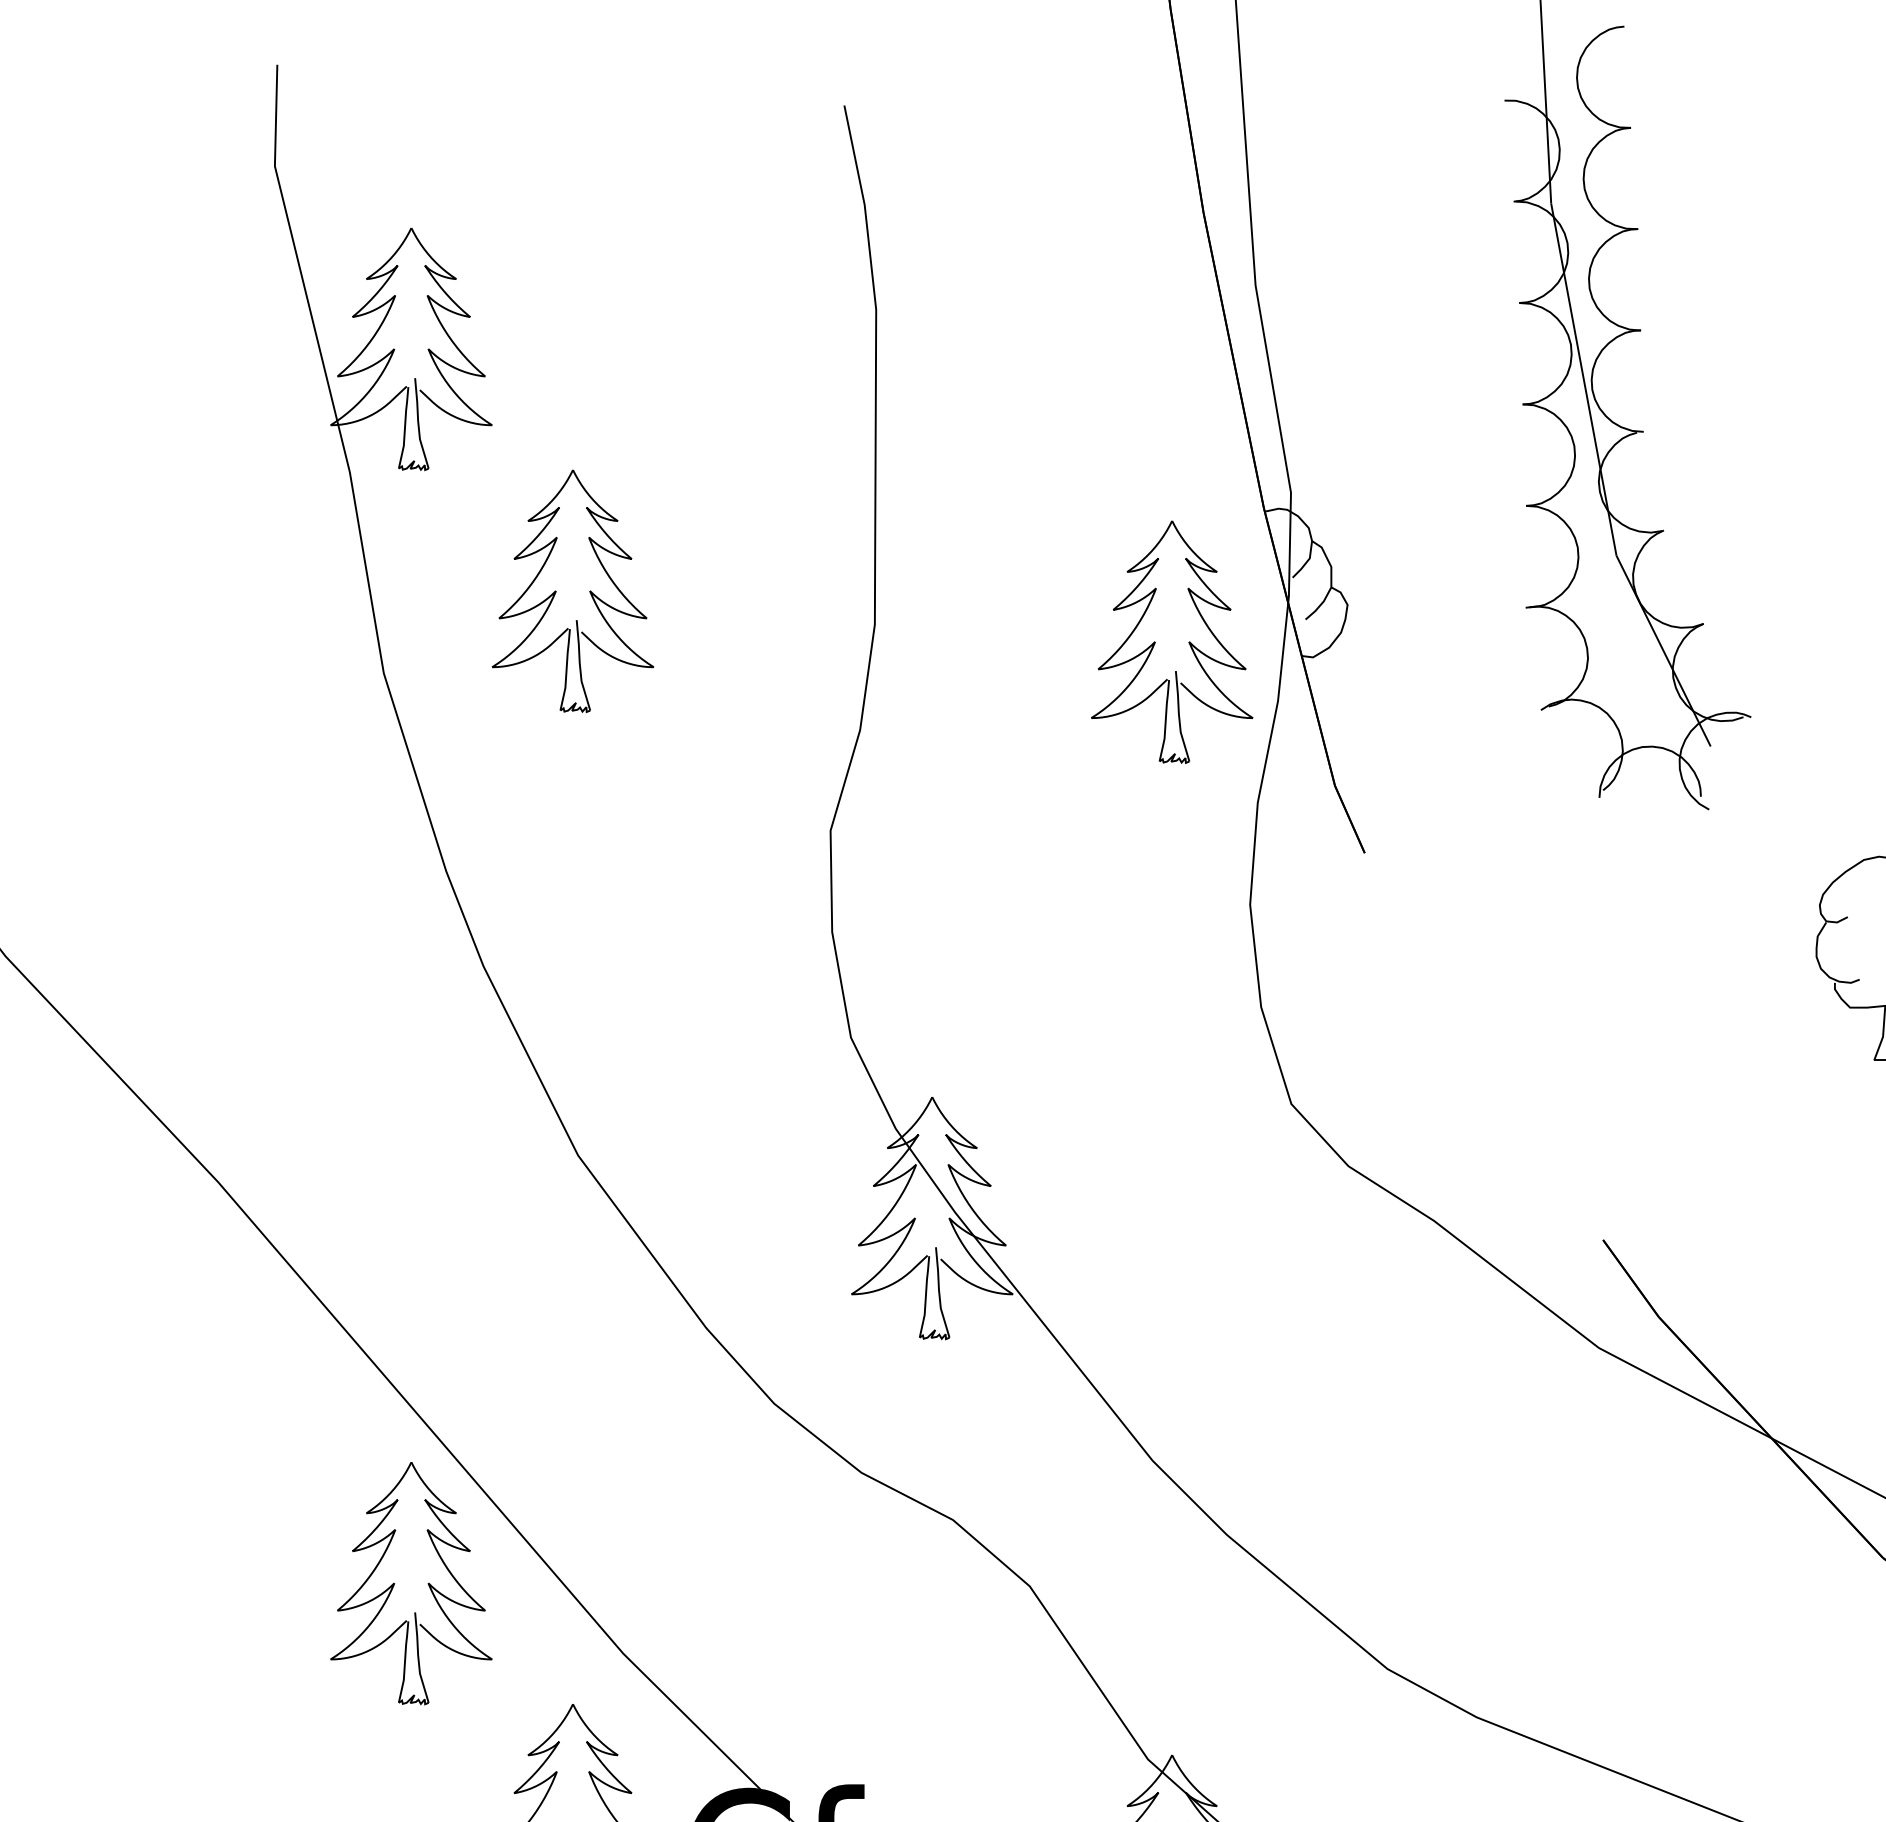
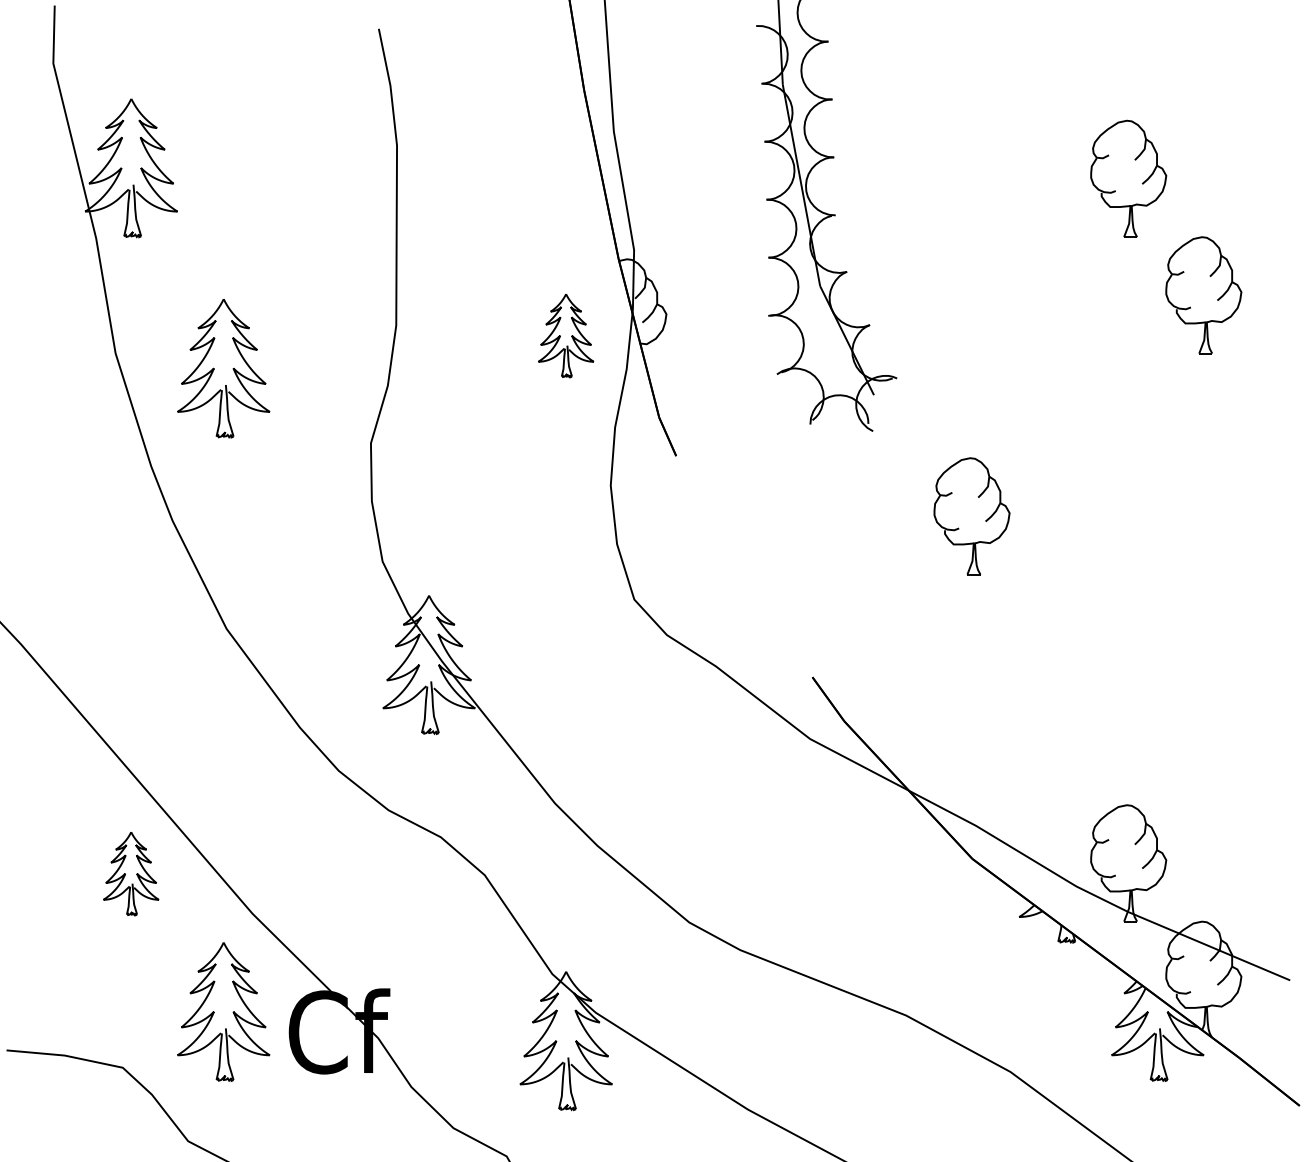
part: (572, 591) -> (223, 368), moved
part: (1170, 642) -> (565, 335), size x0.6
part: (409, 1583) -> (130, 873), size x0.6

